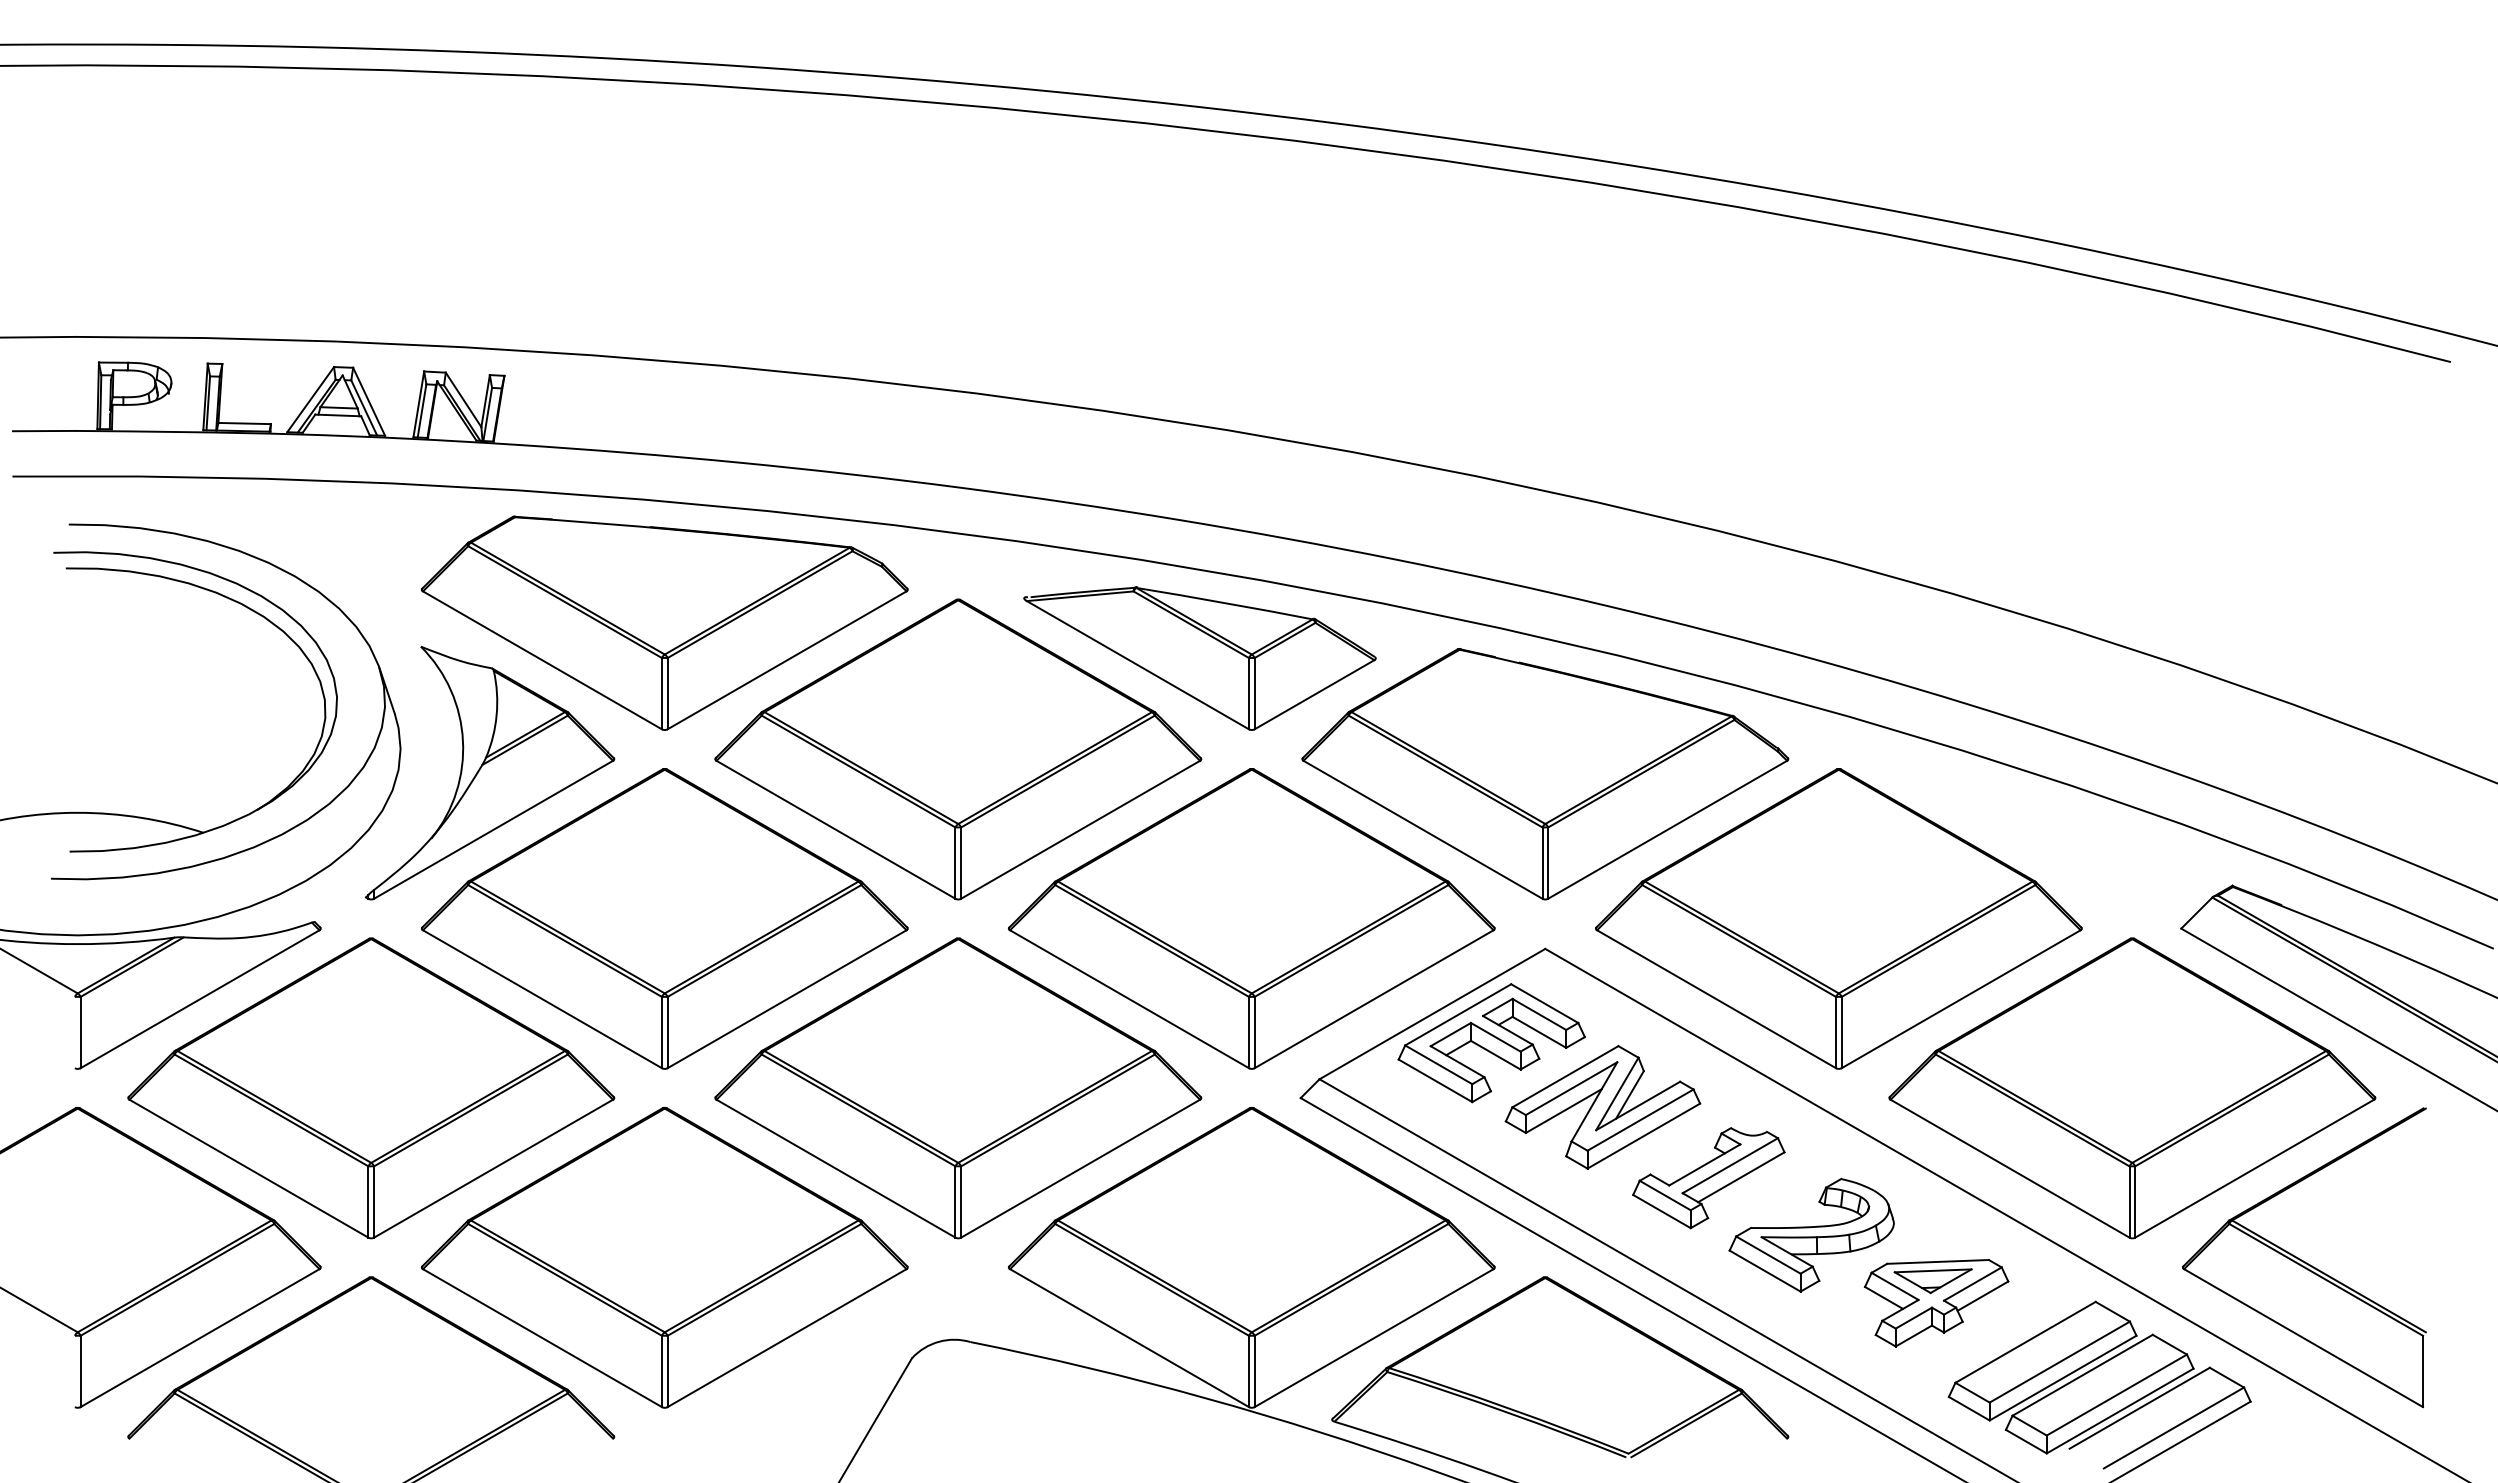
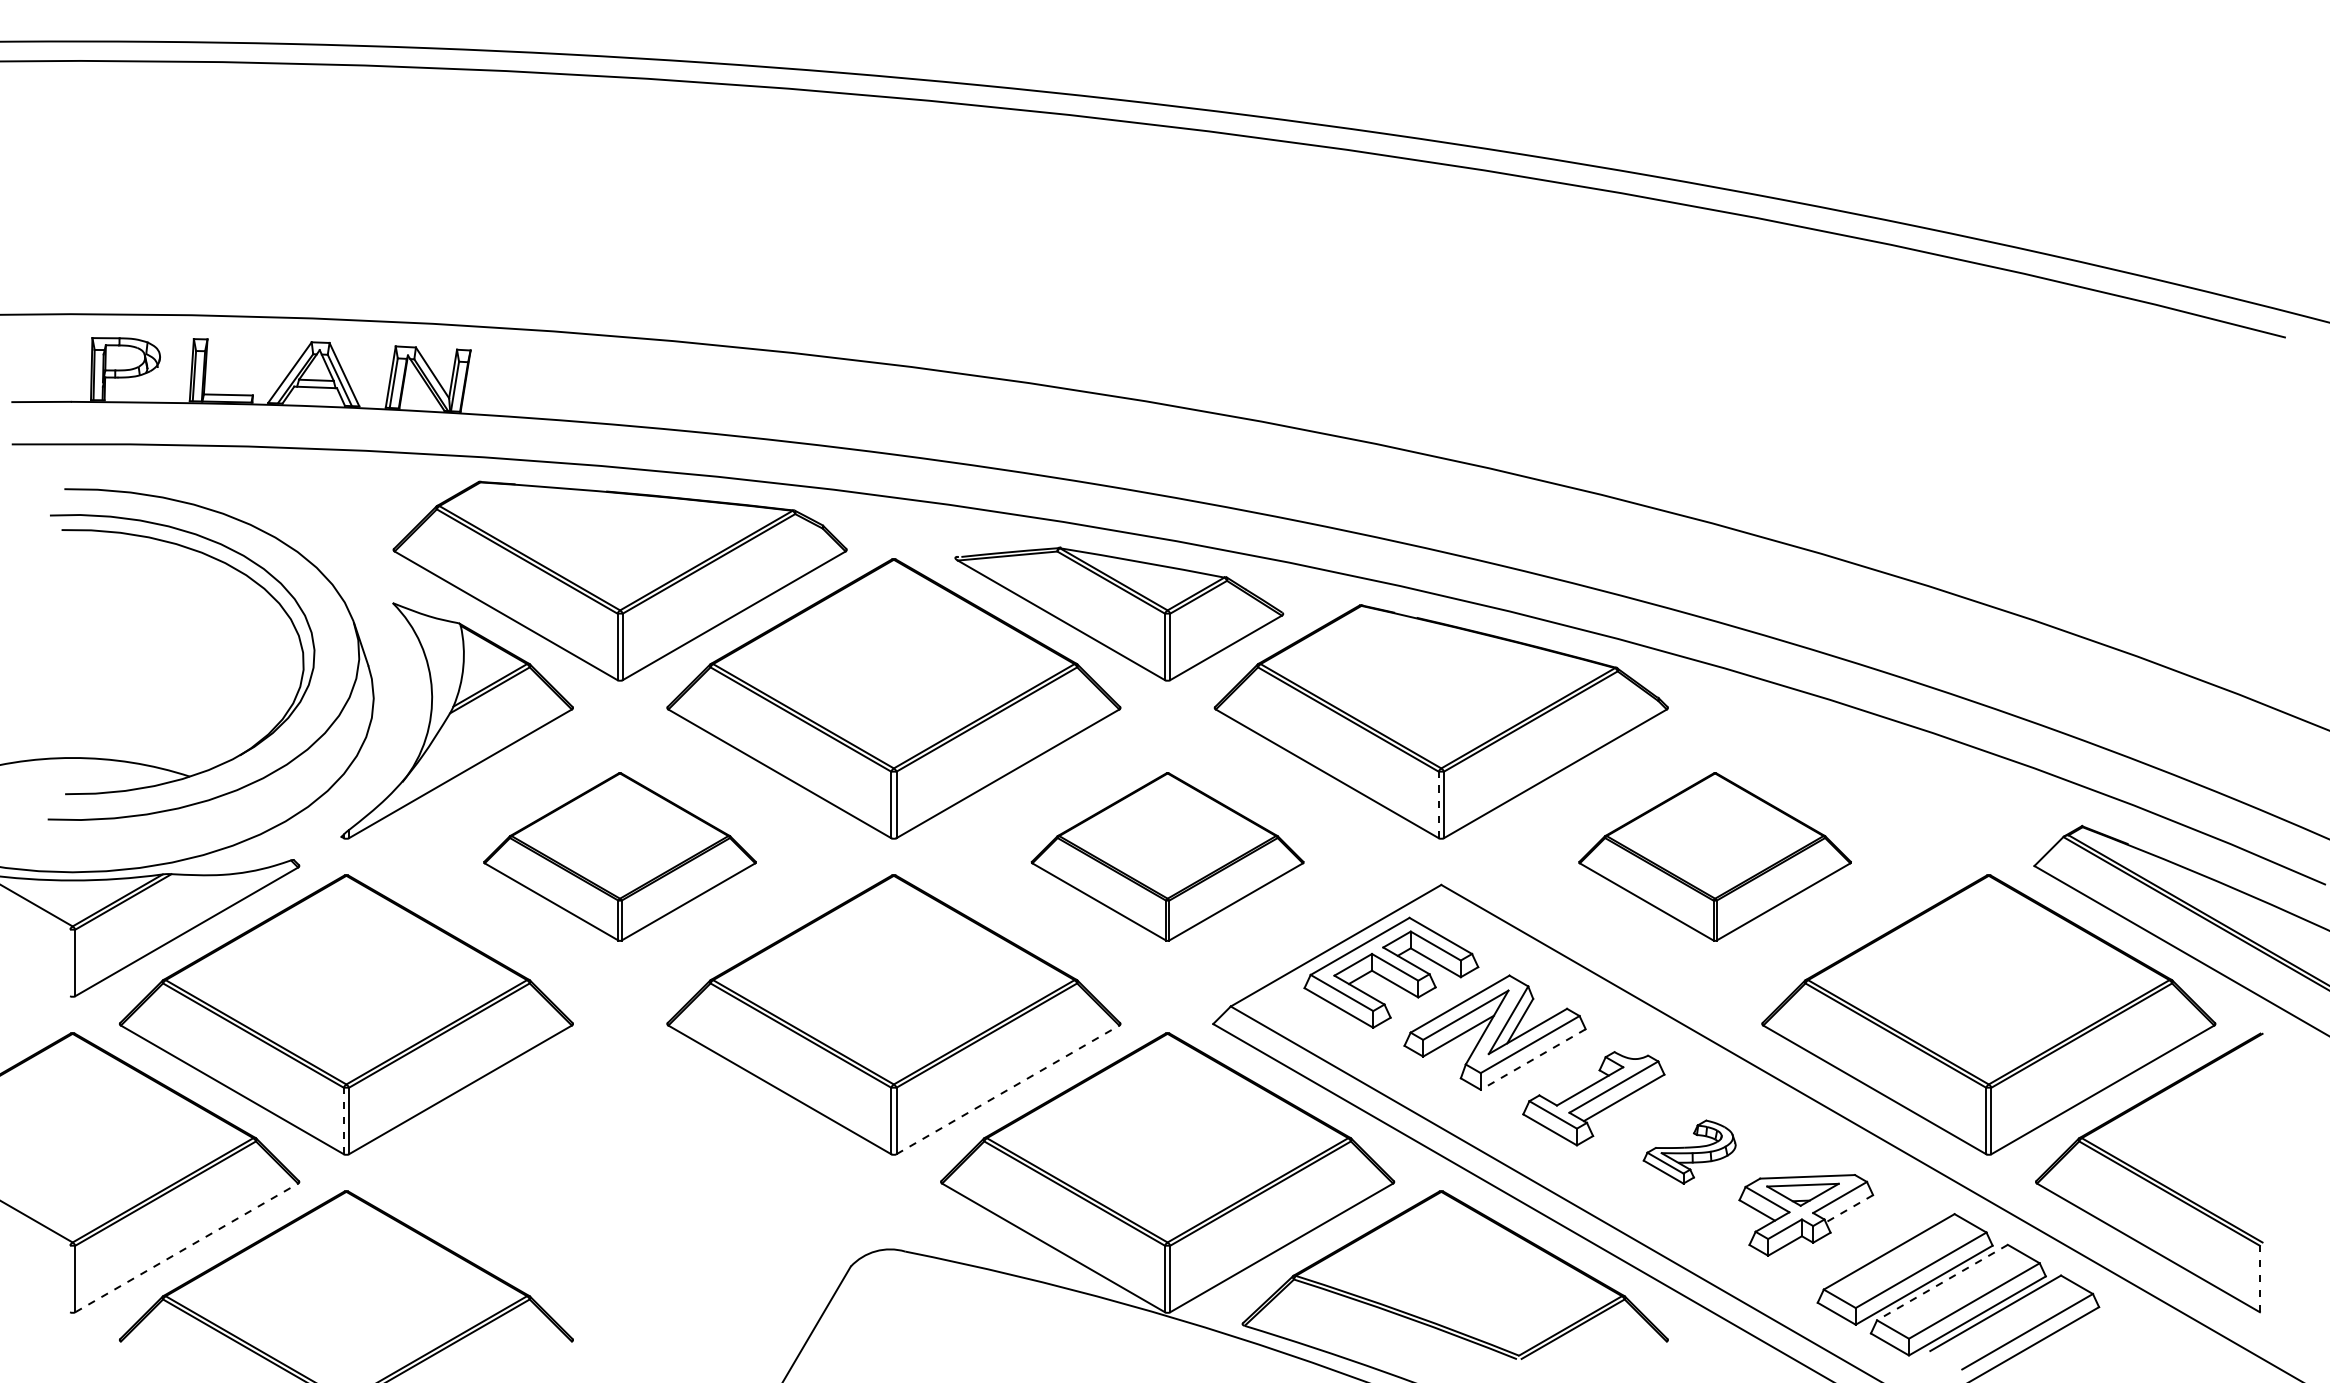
line: (1542, 863) -> (1438, 805), solid -> dashed
part: (664, 918) -> (619, 856), size x0.6
part: (1251, 918) -> (1167, 856), size x0.6
part: (1838, 918) -> (1714, 856), size x0.6
line: (1643, 1136) -> (1532, 1059), solid -> dashed
line: (1080, 1168) -> (1007, 1089), solid -> dashed
line: (368, 1202) -> (343, 1121), solid -> dashed
part: (1811, 1235) -> (1689, 1152), size x0.6
part: (664, 1257) -> (619, 1172), removed
line: (1982, 1296) -> (1849, 1209), solid -> dashed
line: (200, 1338) -> (187, 1248), solid -> dashed
line: (2423, 1371) -> (2260, 1279), solid -> dashed
line: (2082, 1375) -> (1942, 1282), solid -> dashed

